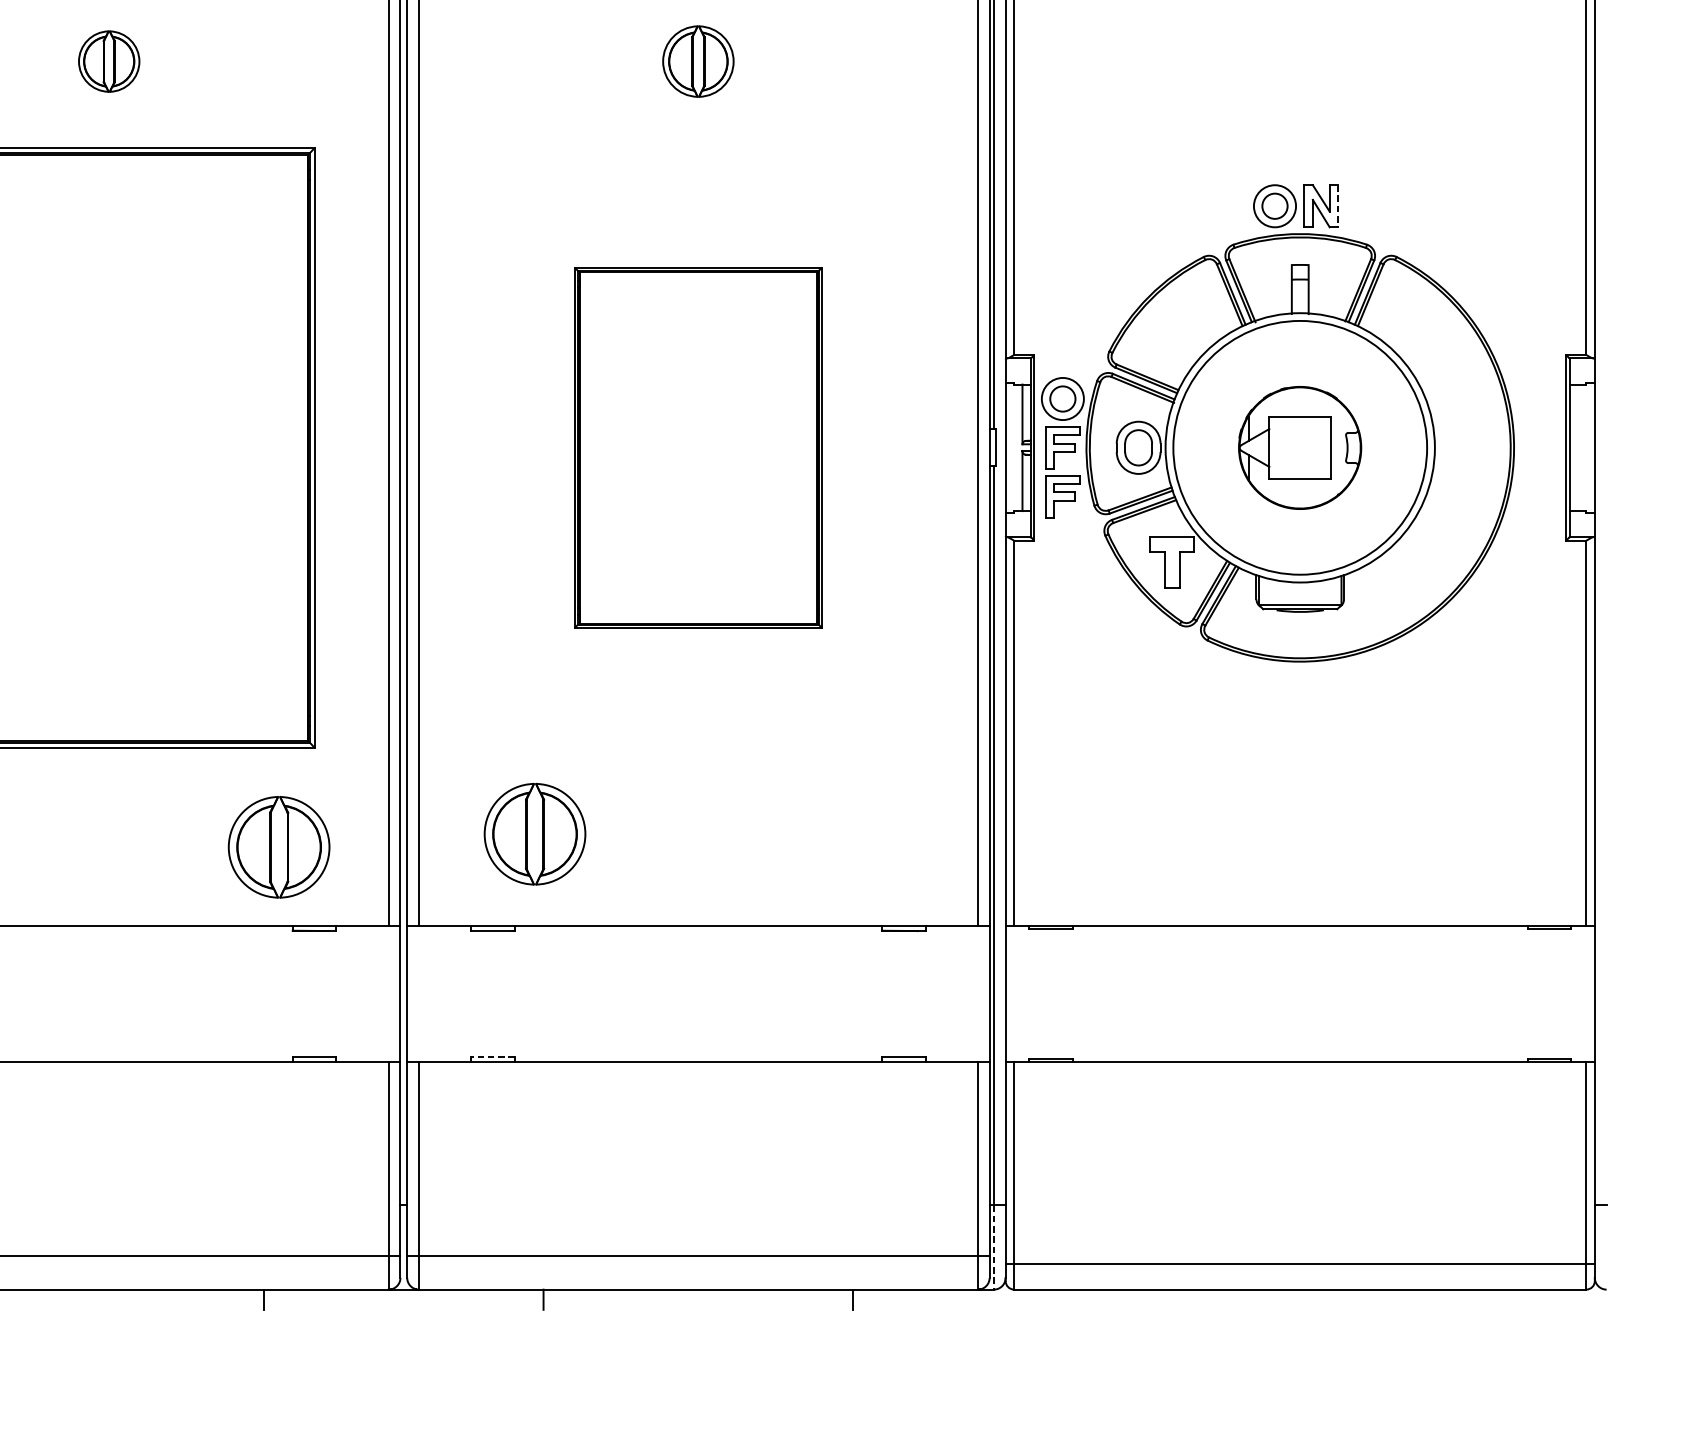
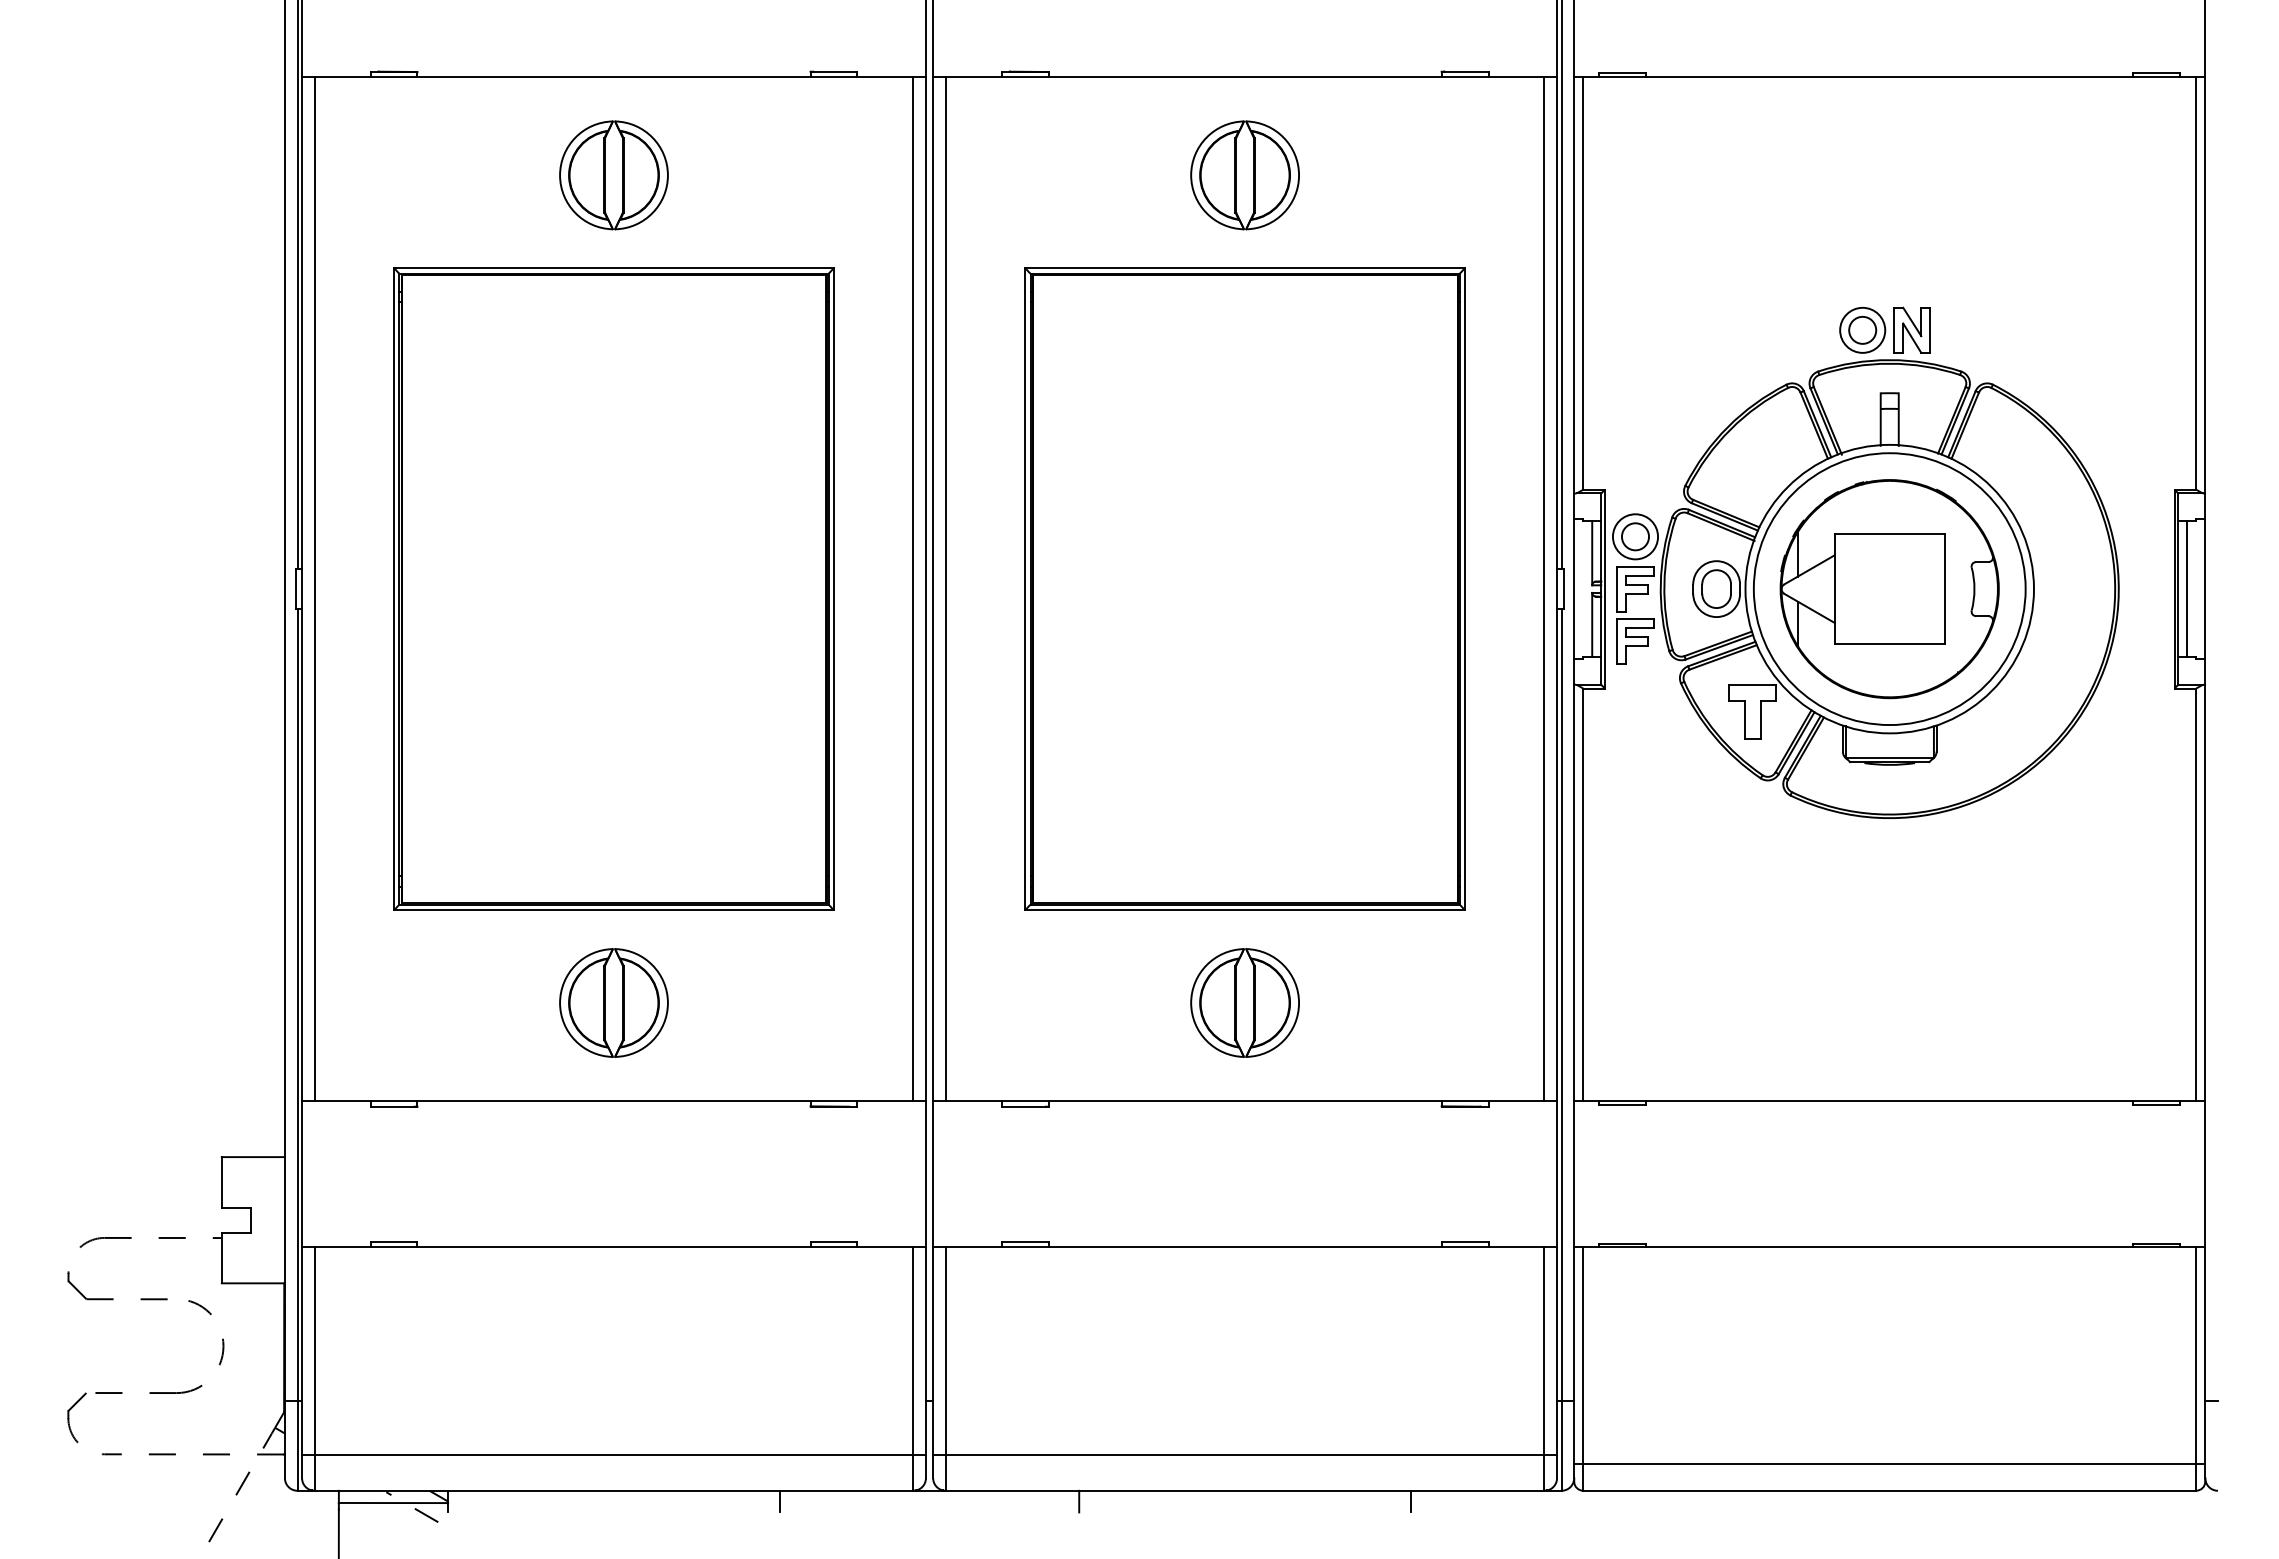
part: (108, 61) -> (613, 175), size x1.67
part: (697, 61) -> (1244, 175), size x1.43
line: (1338, 206) -> (1930, 330), dashed -> solid
part: (697, 447) -> (1244, 588), size x1.67
line: (1578, 447) -> (2187, 588), added
part: (1300, 448) -> (1889, 589), size x1.67
part: (534, 833) -> (1244, 1002), moved
part: (278, 846) -> (613, 1002), moved
line: (492, 1056) -> (1024, 1241), dashed -> solid
line: (993, 1248) -> (1561, 1446), dashed -> solid

